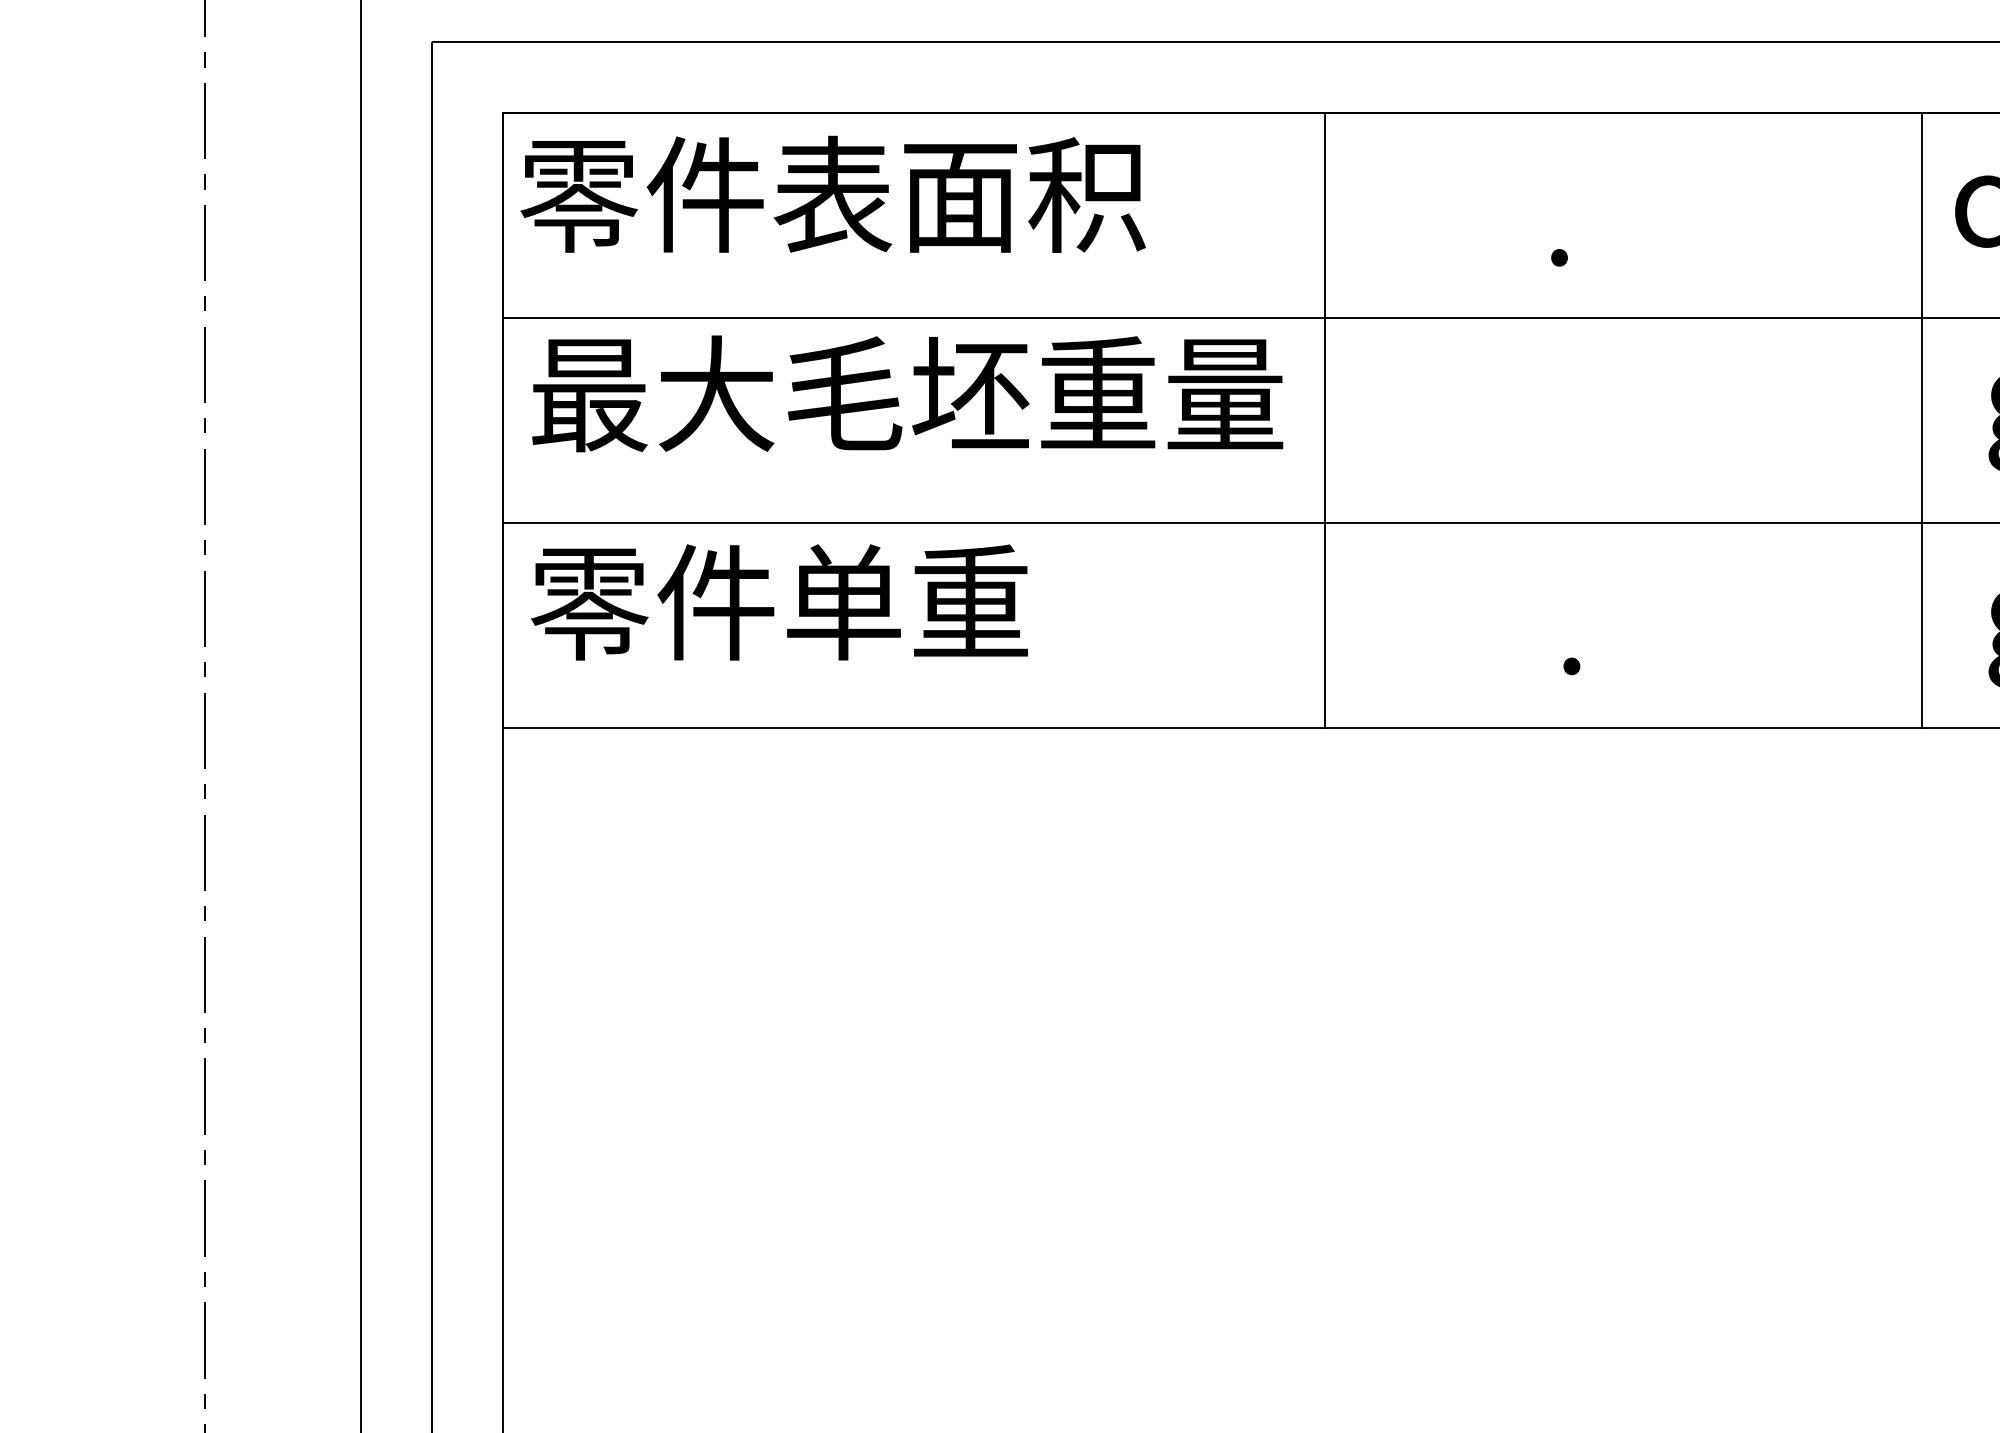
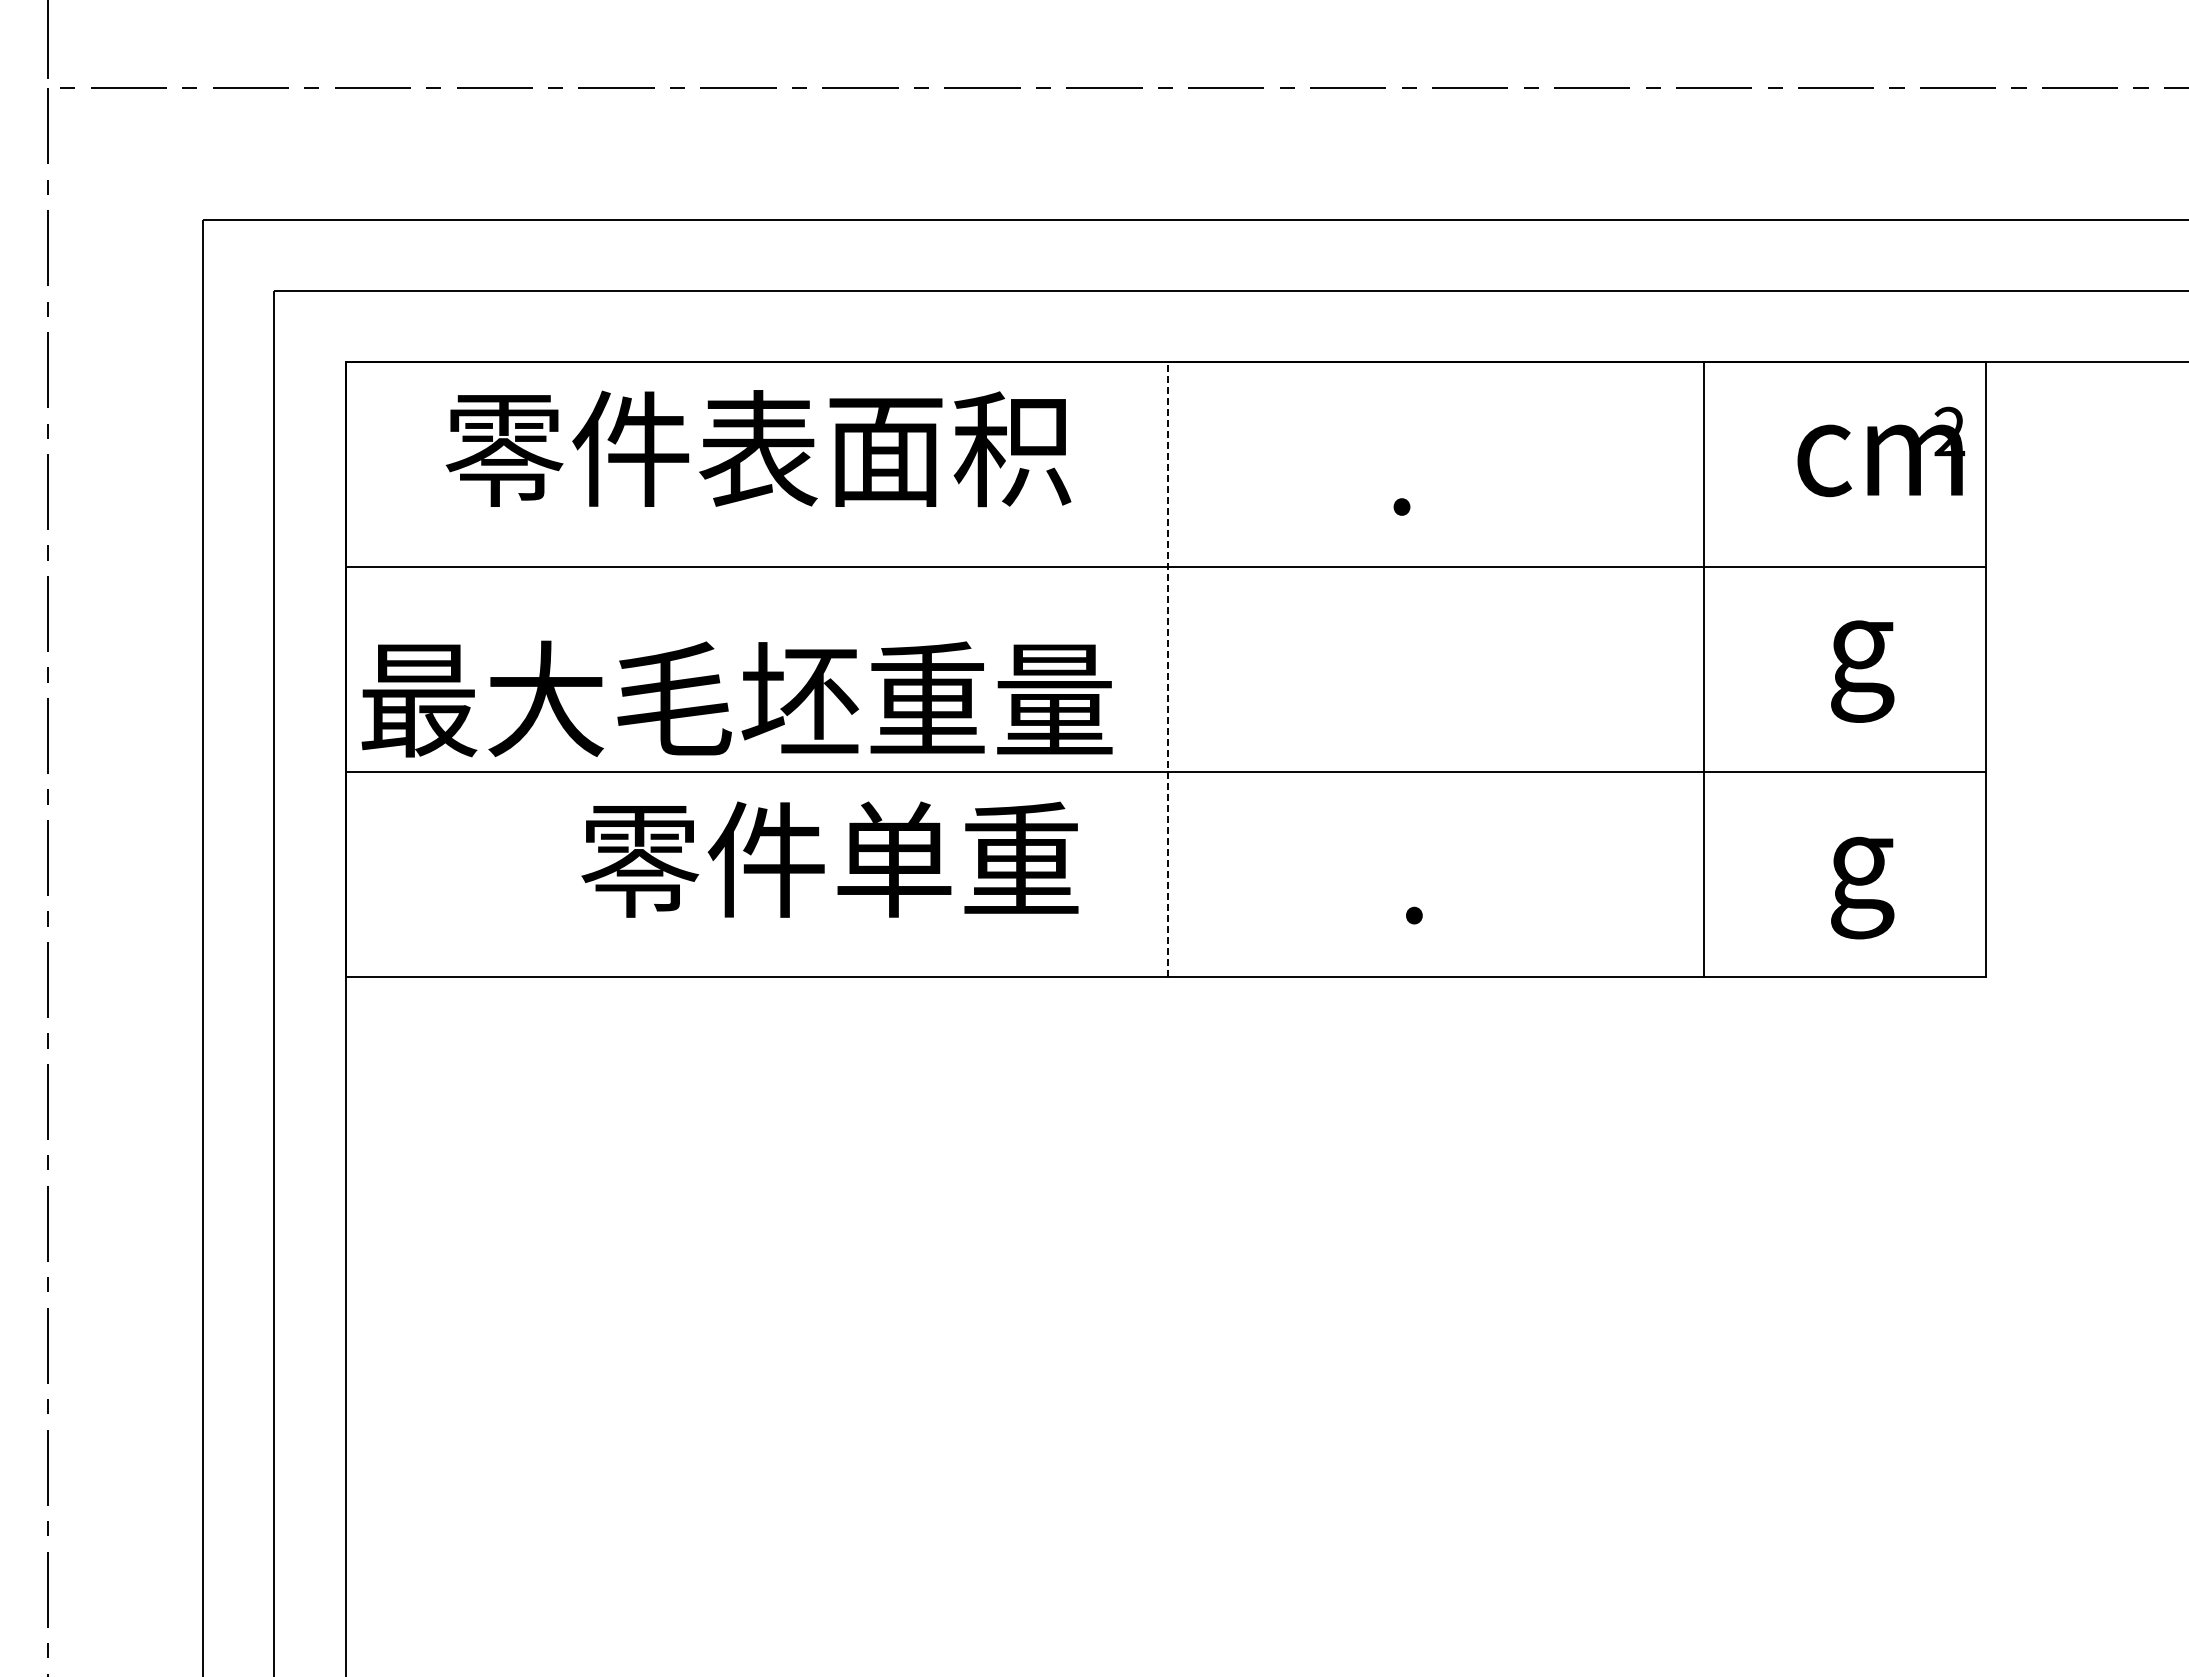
text: (833, 194) -> (758, 448), moved
text: (907, 393) -> (736, 698), moved
line: (1325, 420) -> (1167, 669), solid -> dashed
line: (1922, 420) -> (1704, 669), moved
text: (779, 602) -> (829, 859), moved

